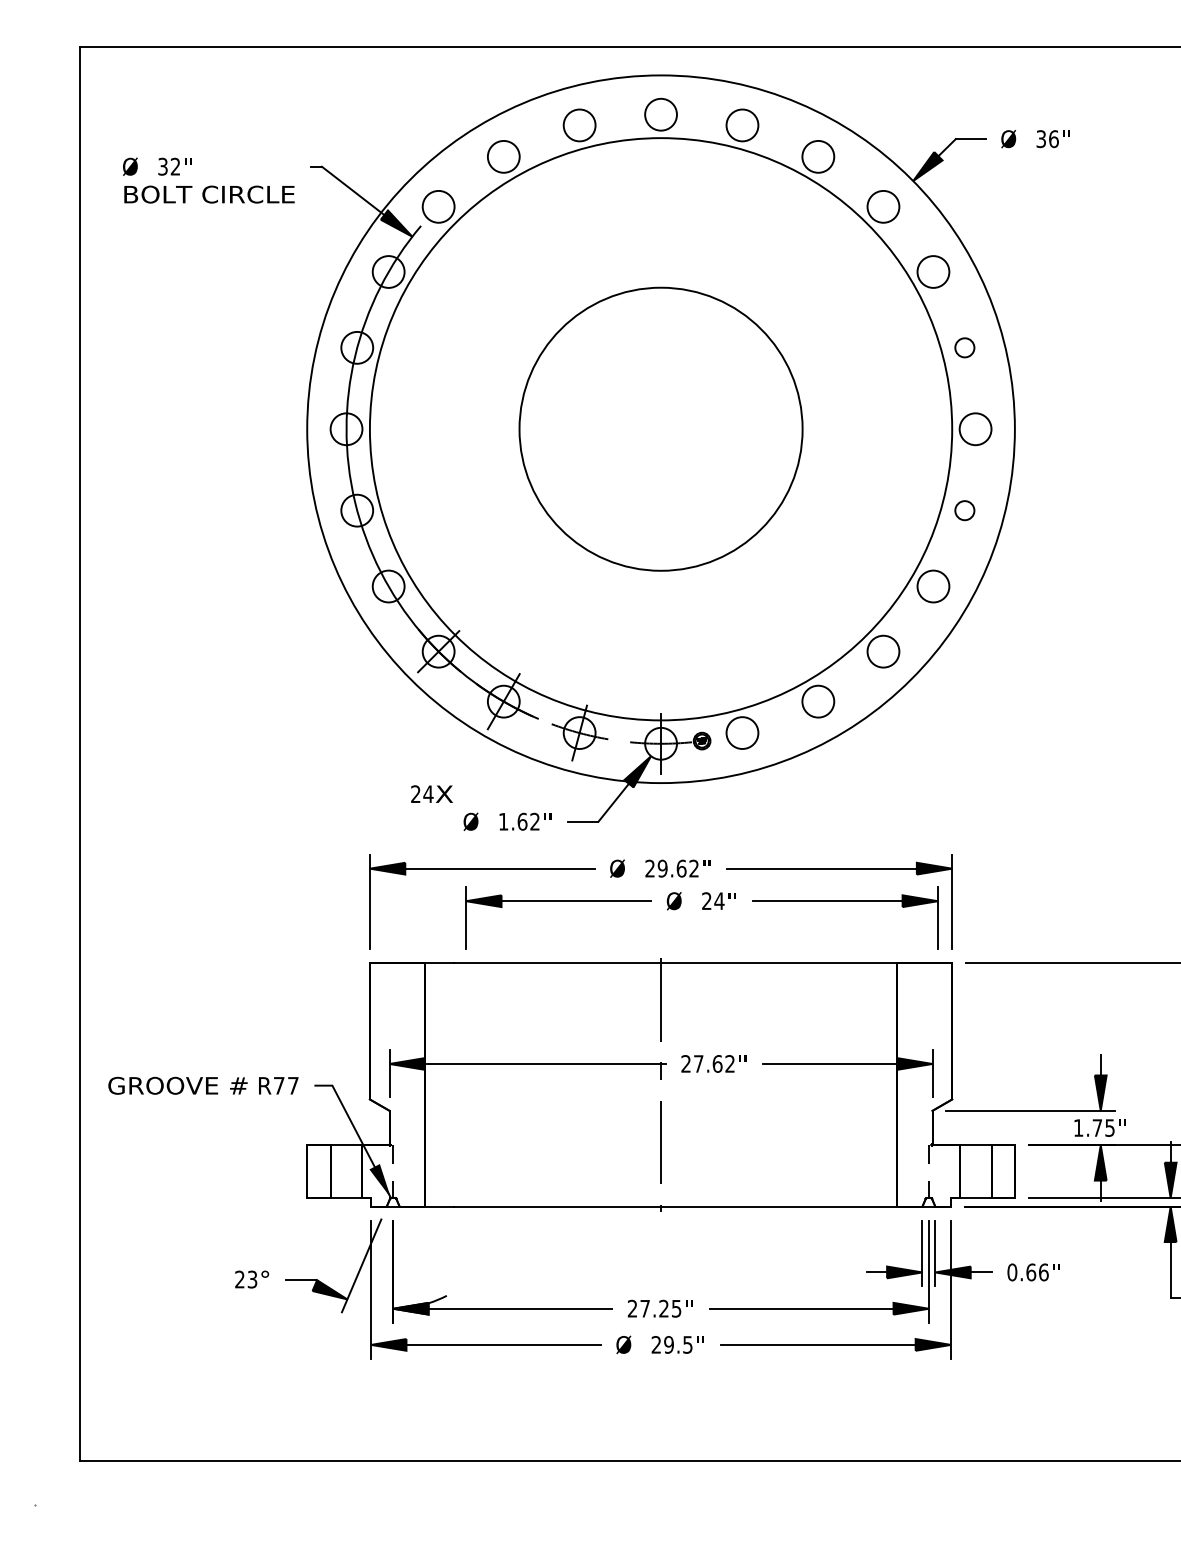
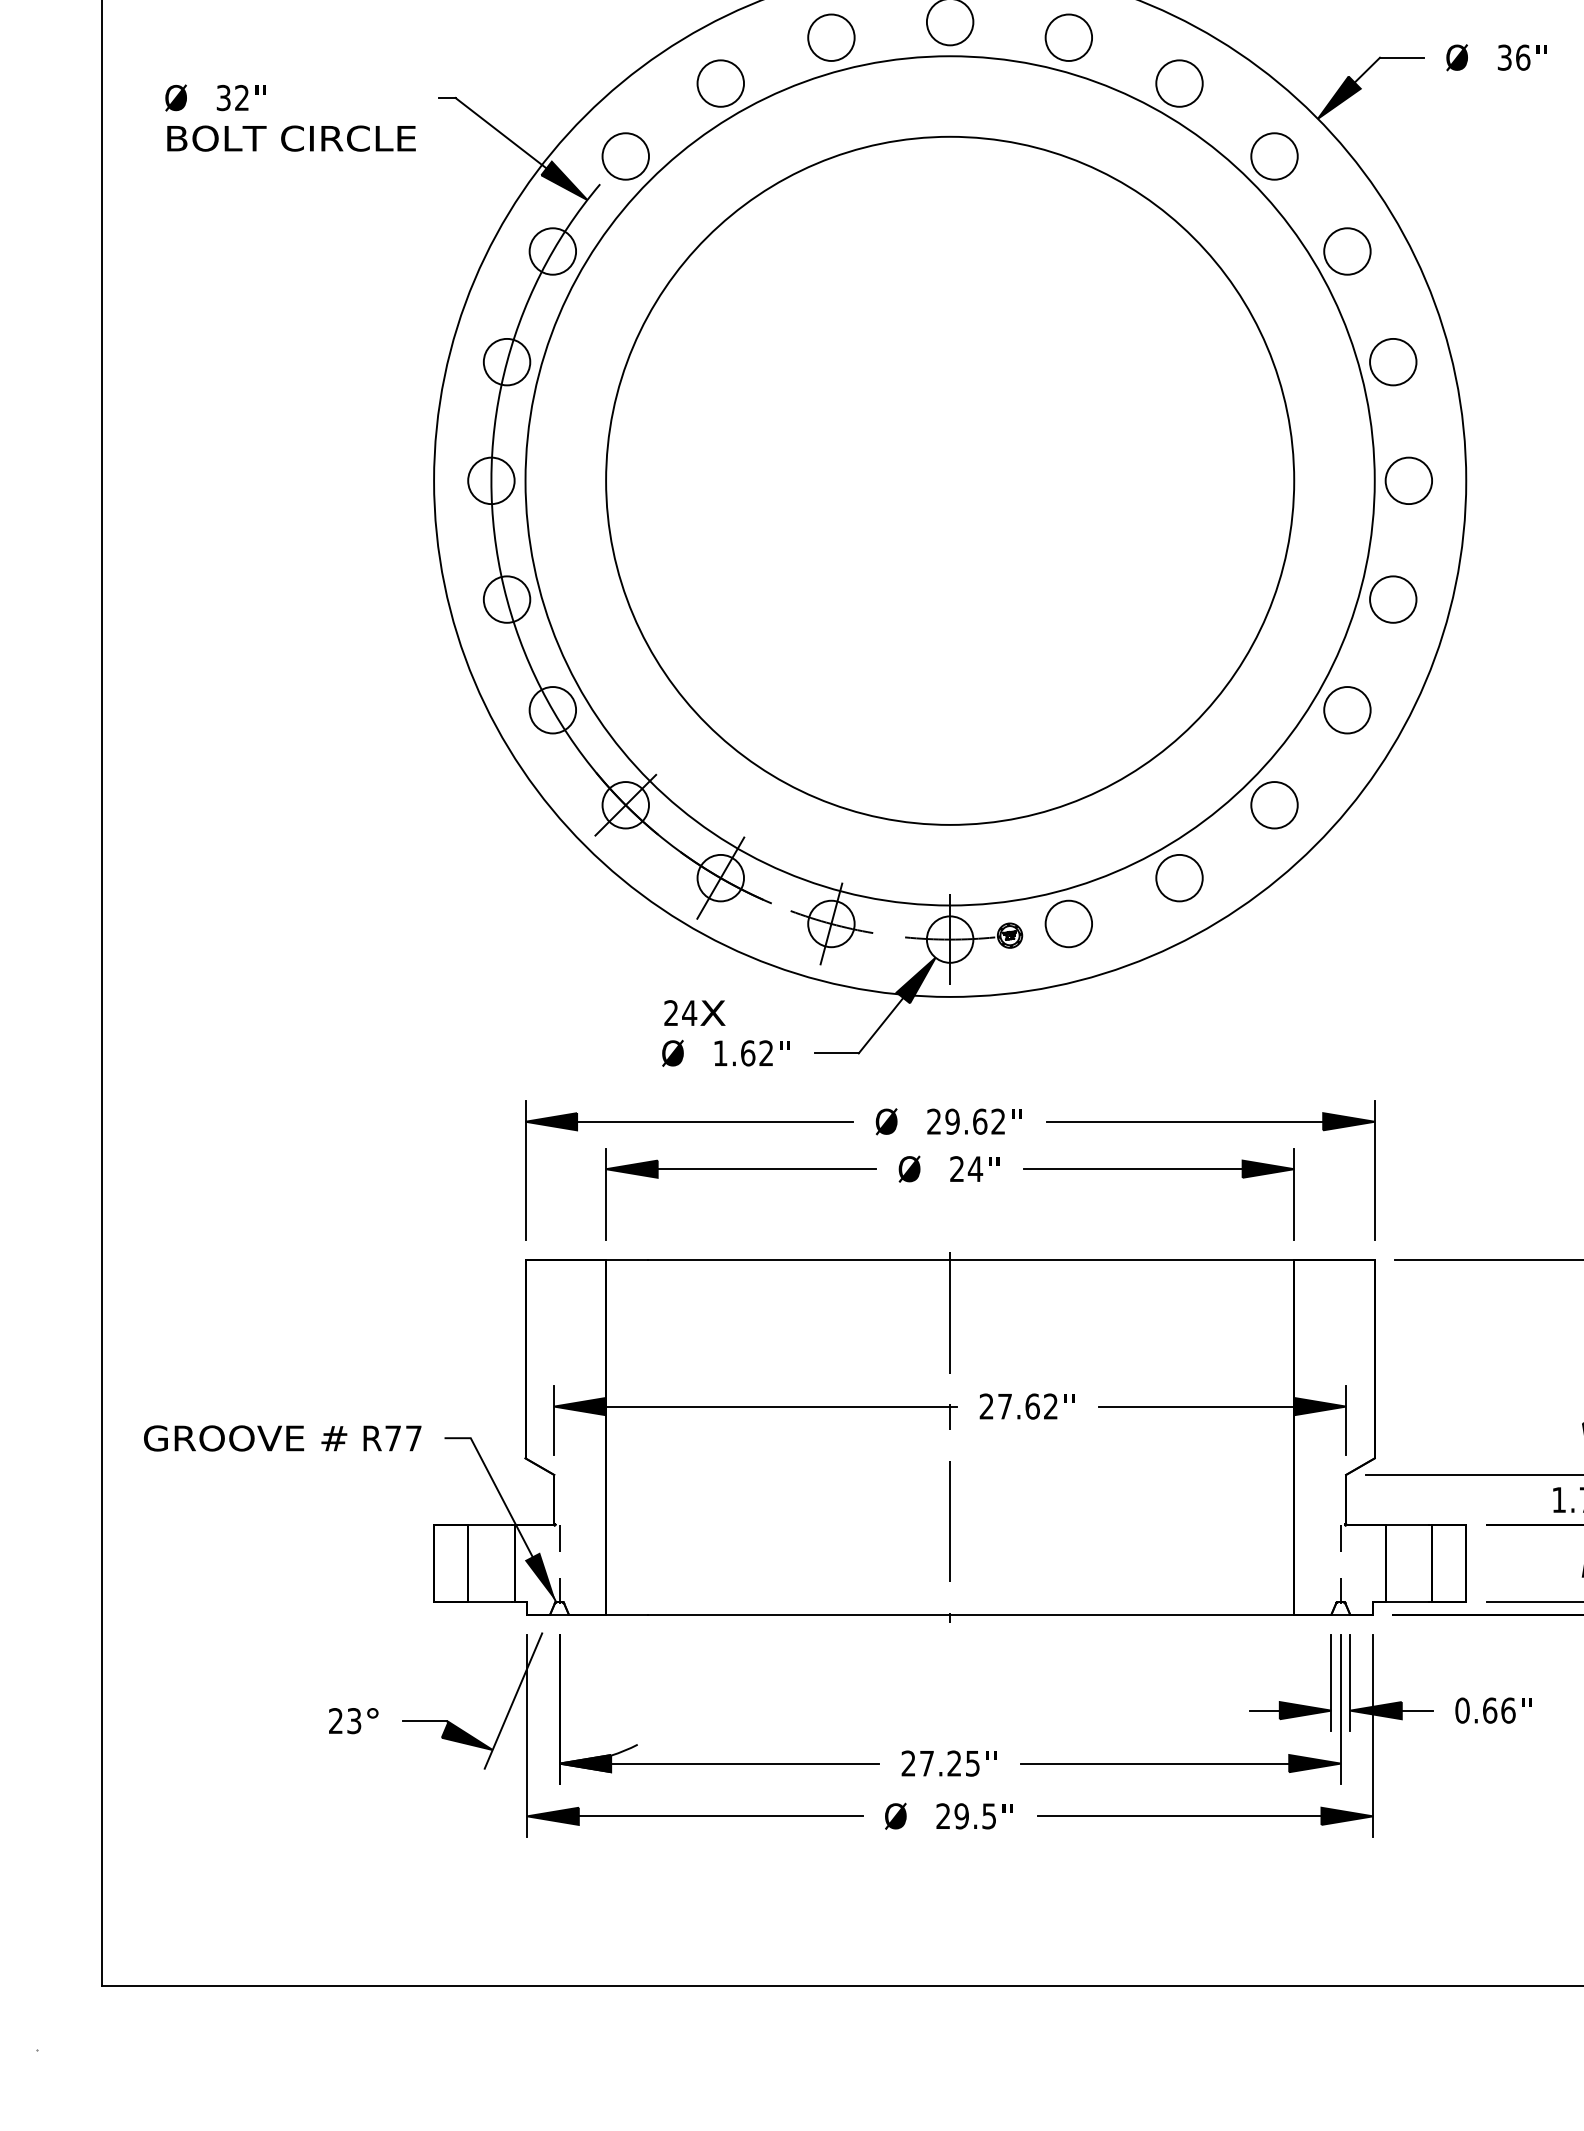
circle: (964, 347) -> (1392, 361), size x1.67
circle: (660, 429) -> (949, 481), size x1.67
circle: (964, 510) -> (1392, 599), size x1.67
text: (431, 793) -> (694, 1012), moved
part: (702, 909) -> (950, 1181), moved

